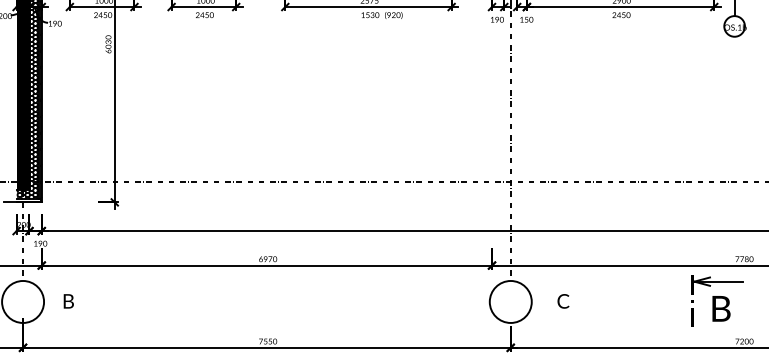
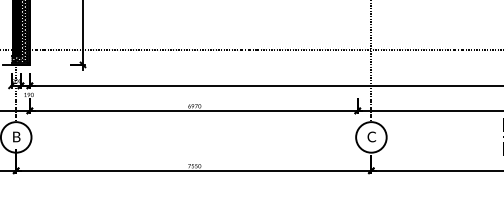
text: (68, 301) -> (16, 137), moved
text: (563, 301) -> (371, 137), moved

